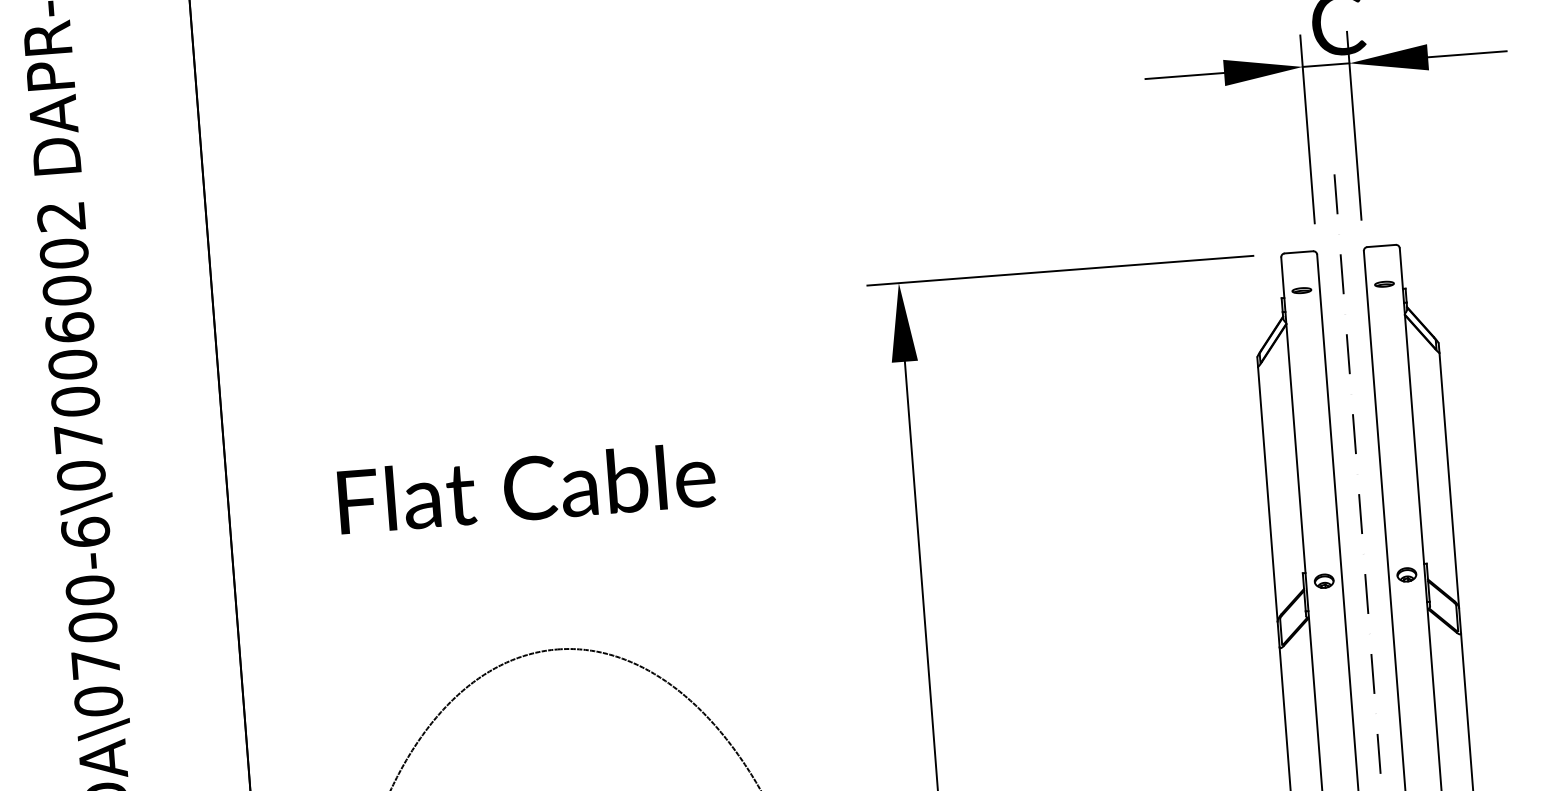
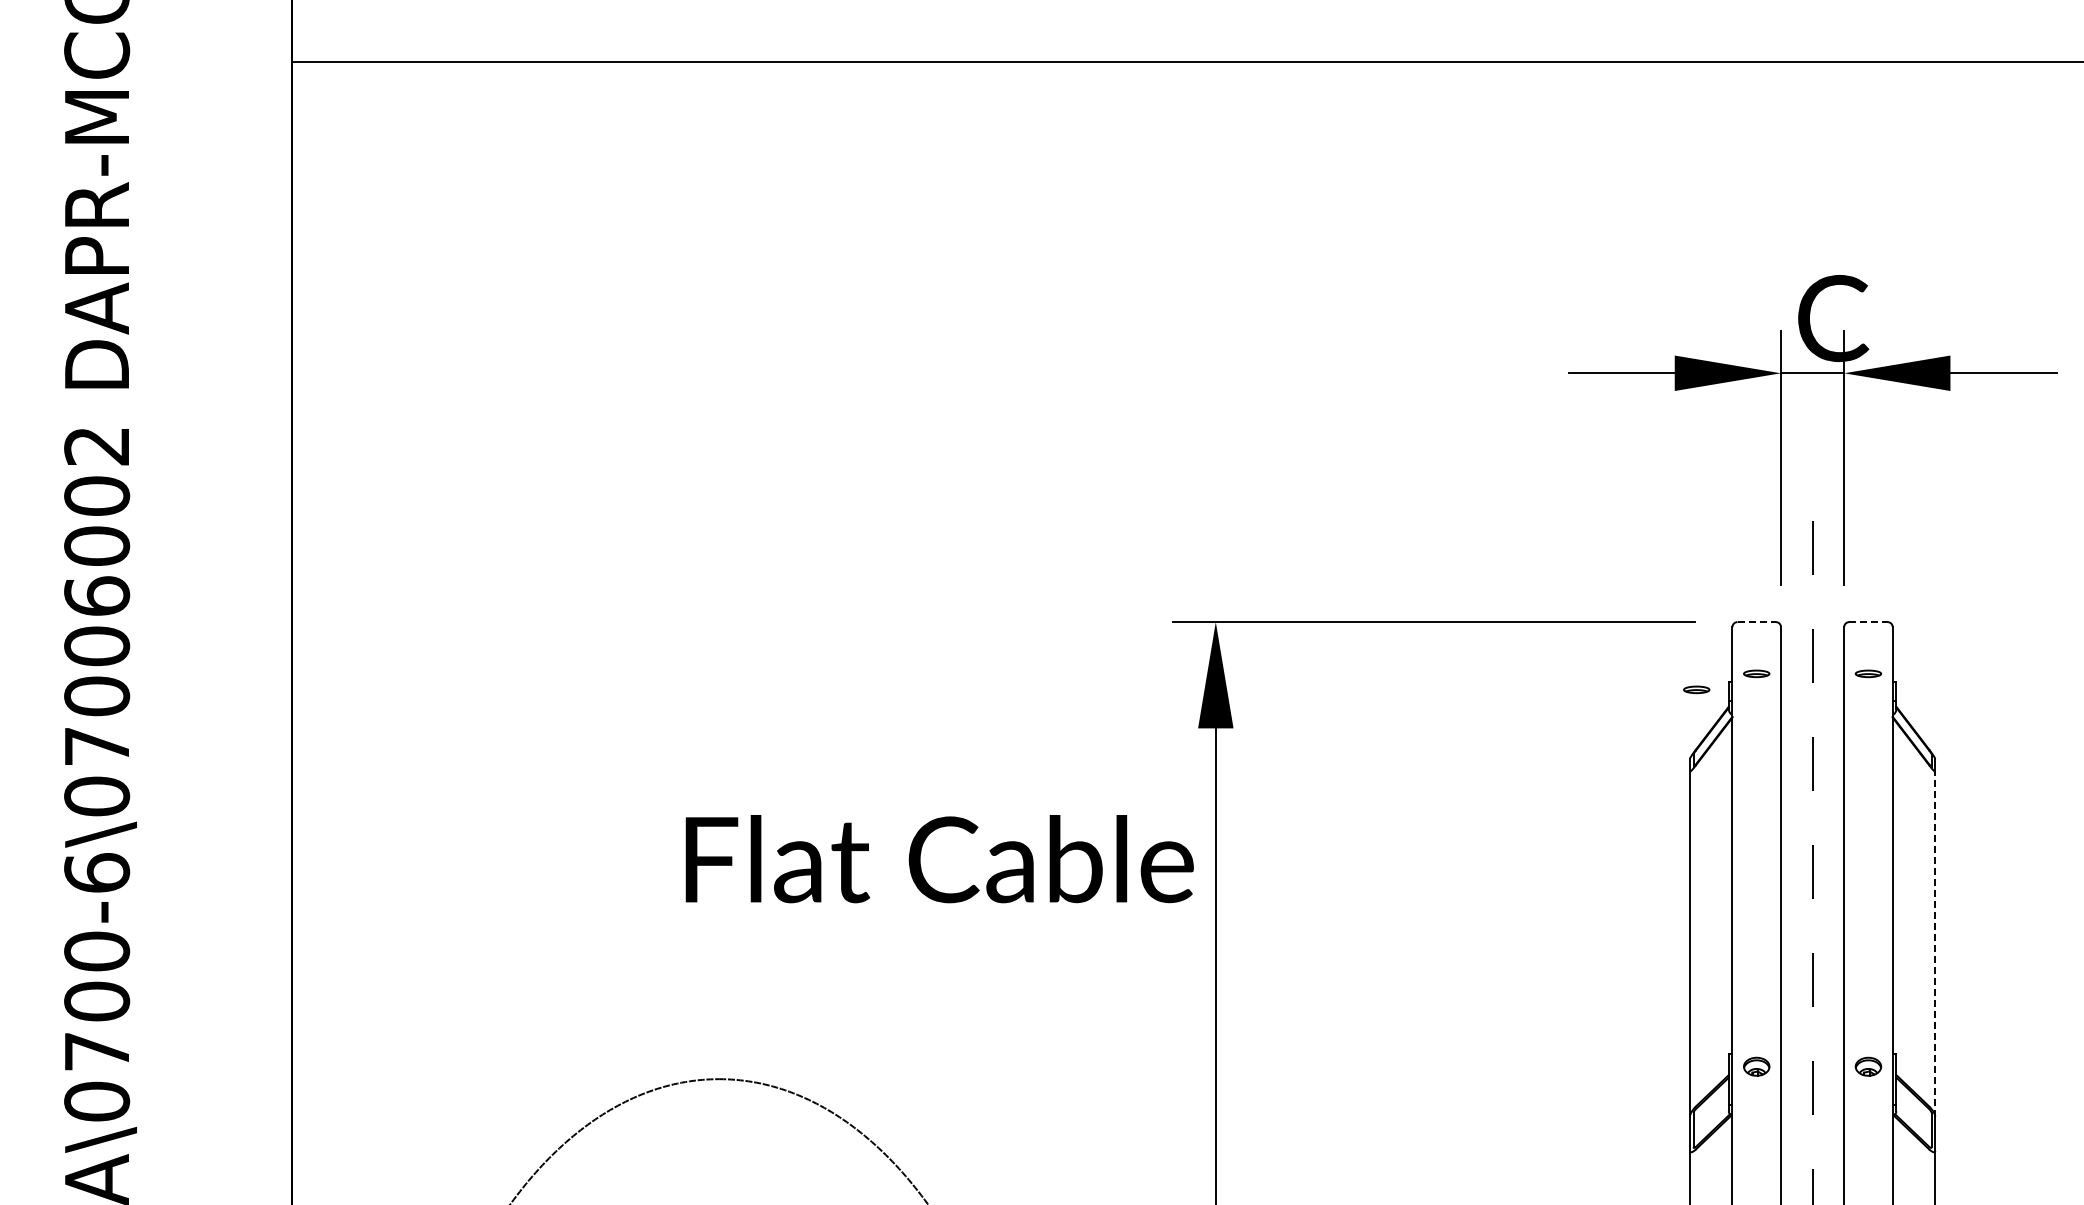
line: (1381, 246) -> (1868, 622), solid -> dashed
line: (1299, 252) -> (1757, 622), solid -> dashed
part: (1258, 305) -> (1696, 689), added
line: (1449, 479) -> (1935, 943), solid -> dashed
text: (526, 488) -> (939, 859), moved

